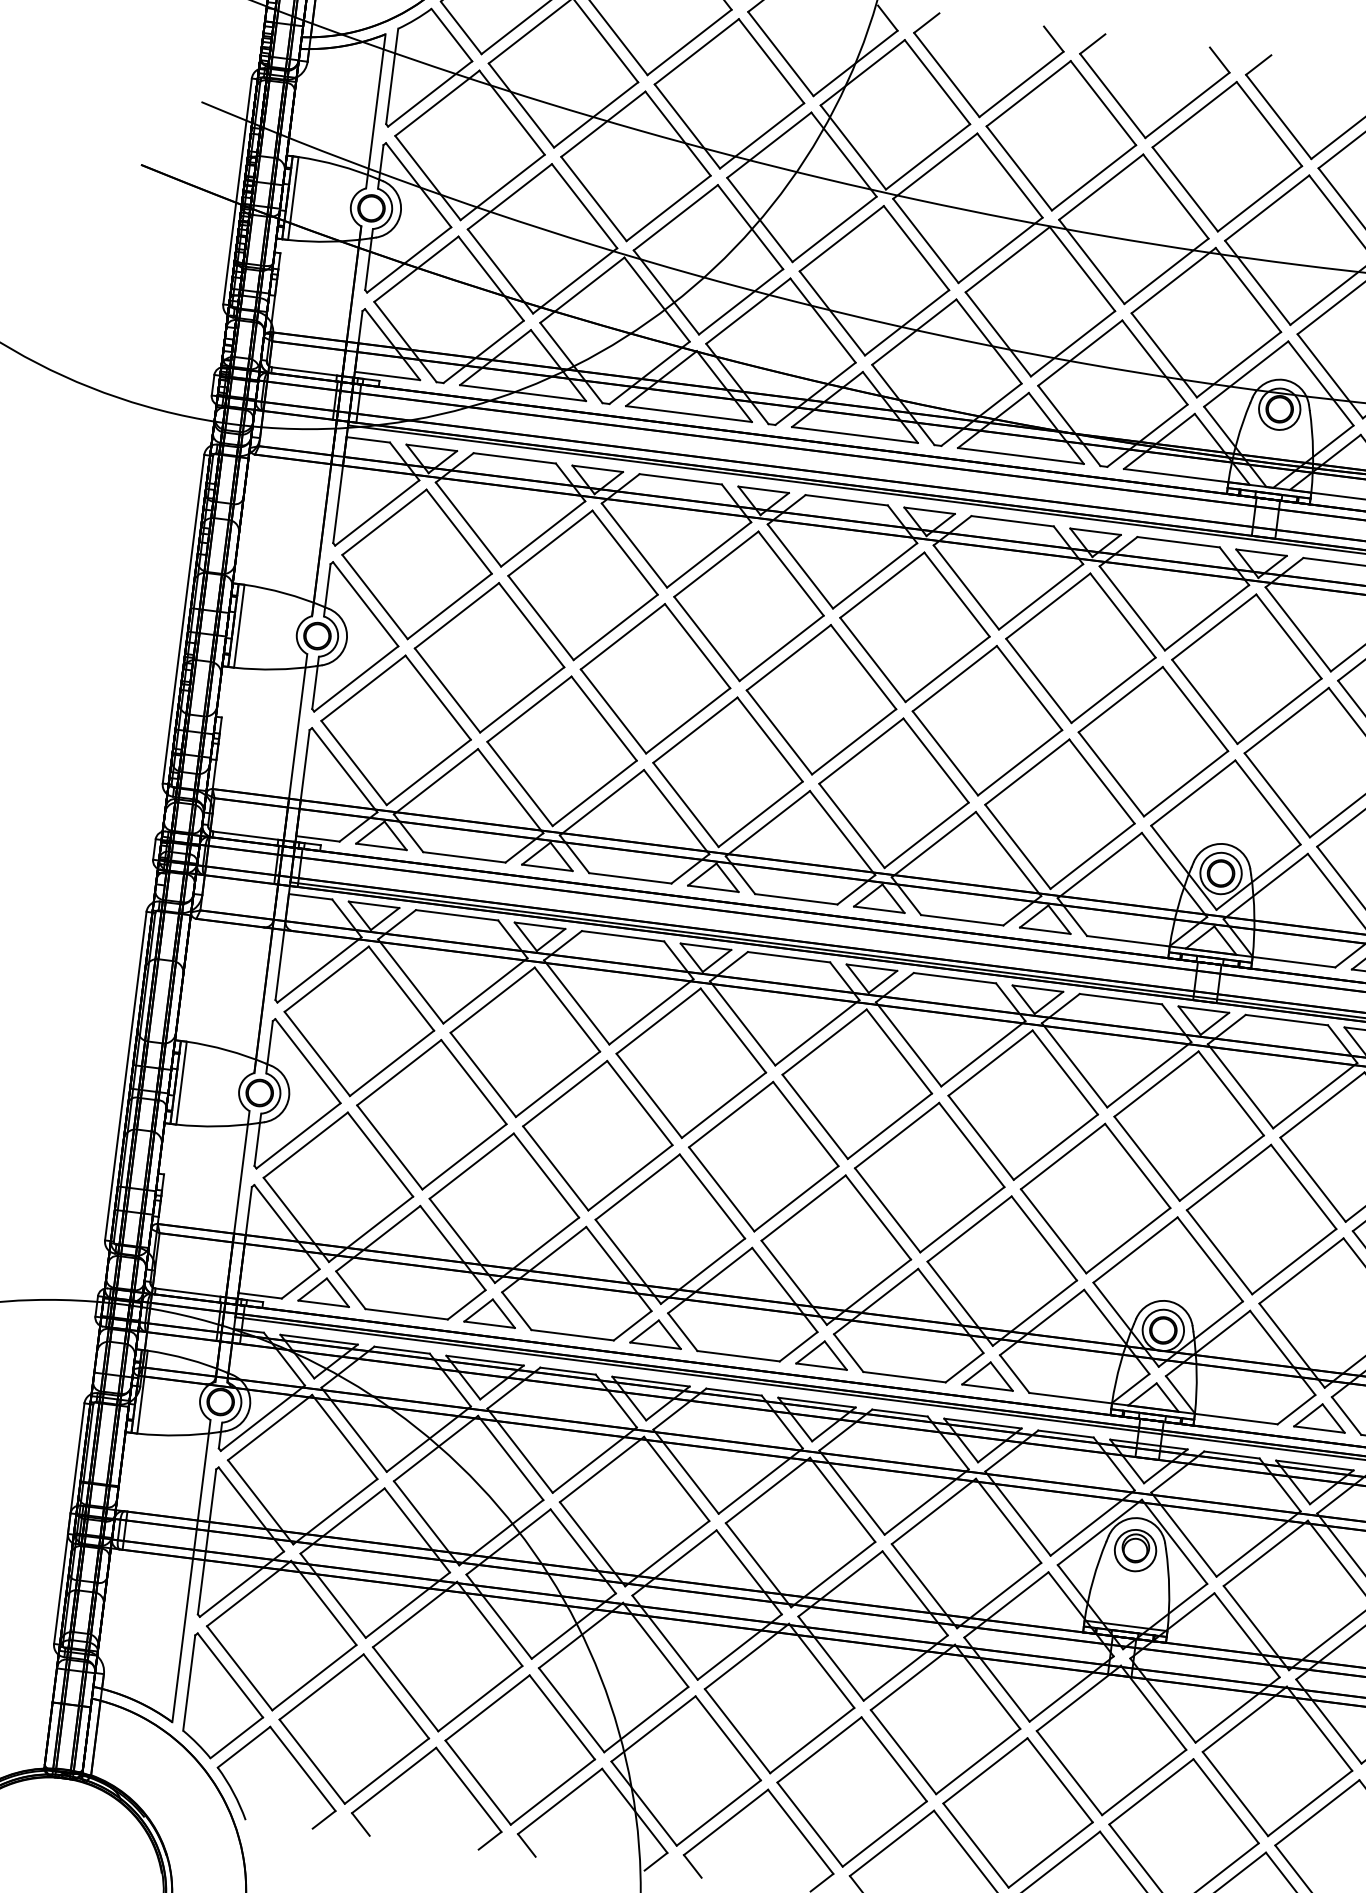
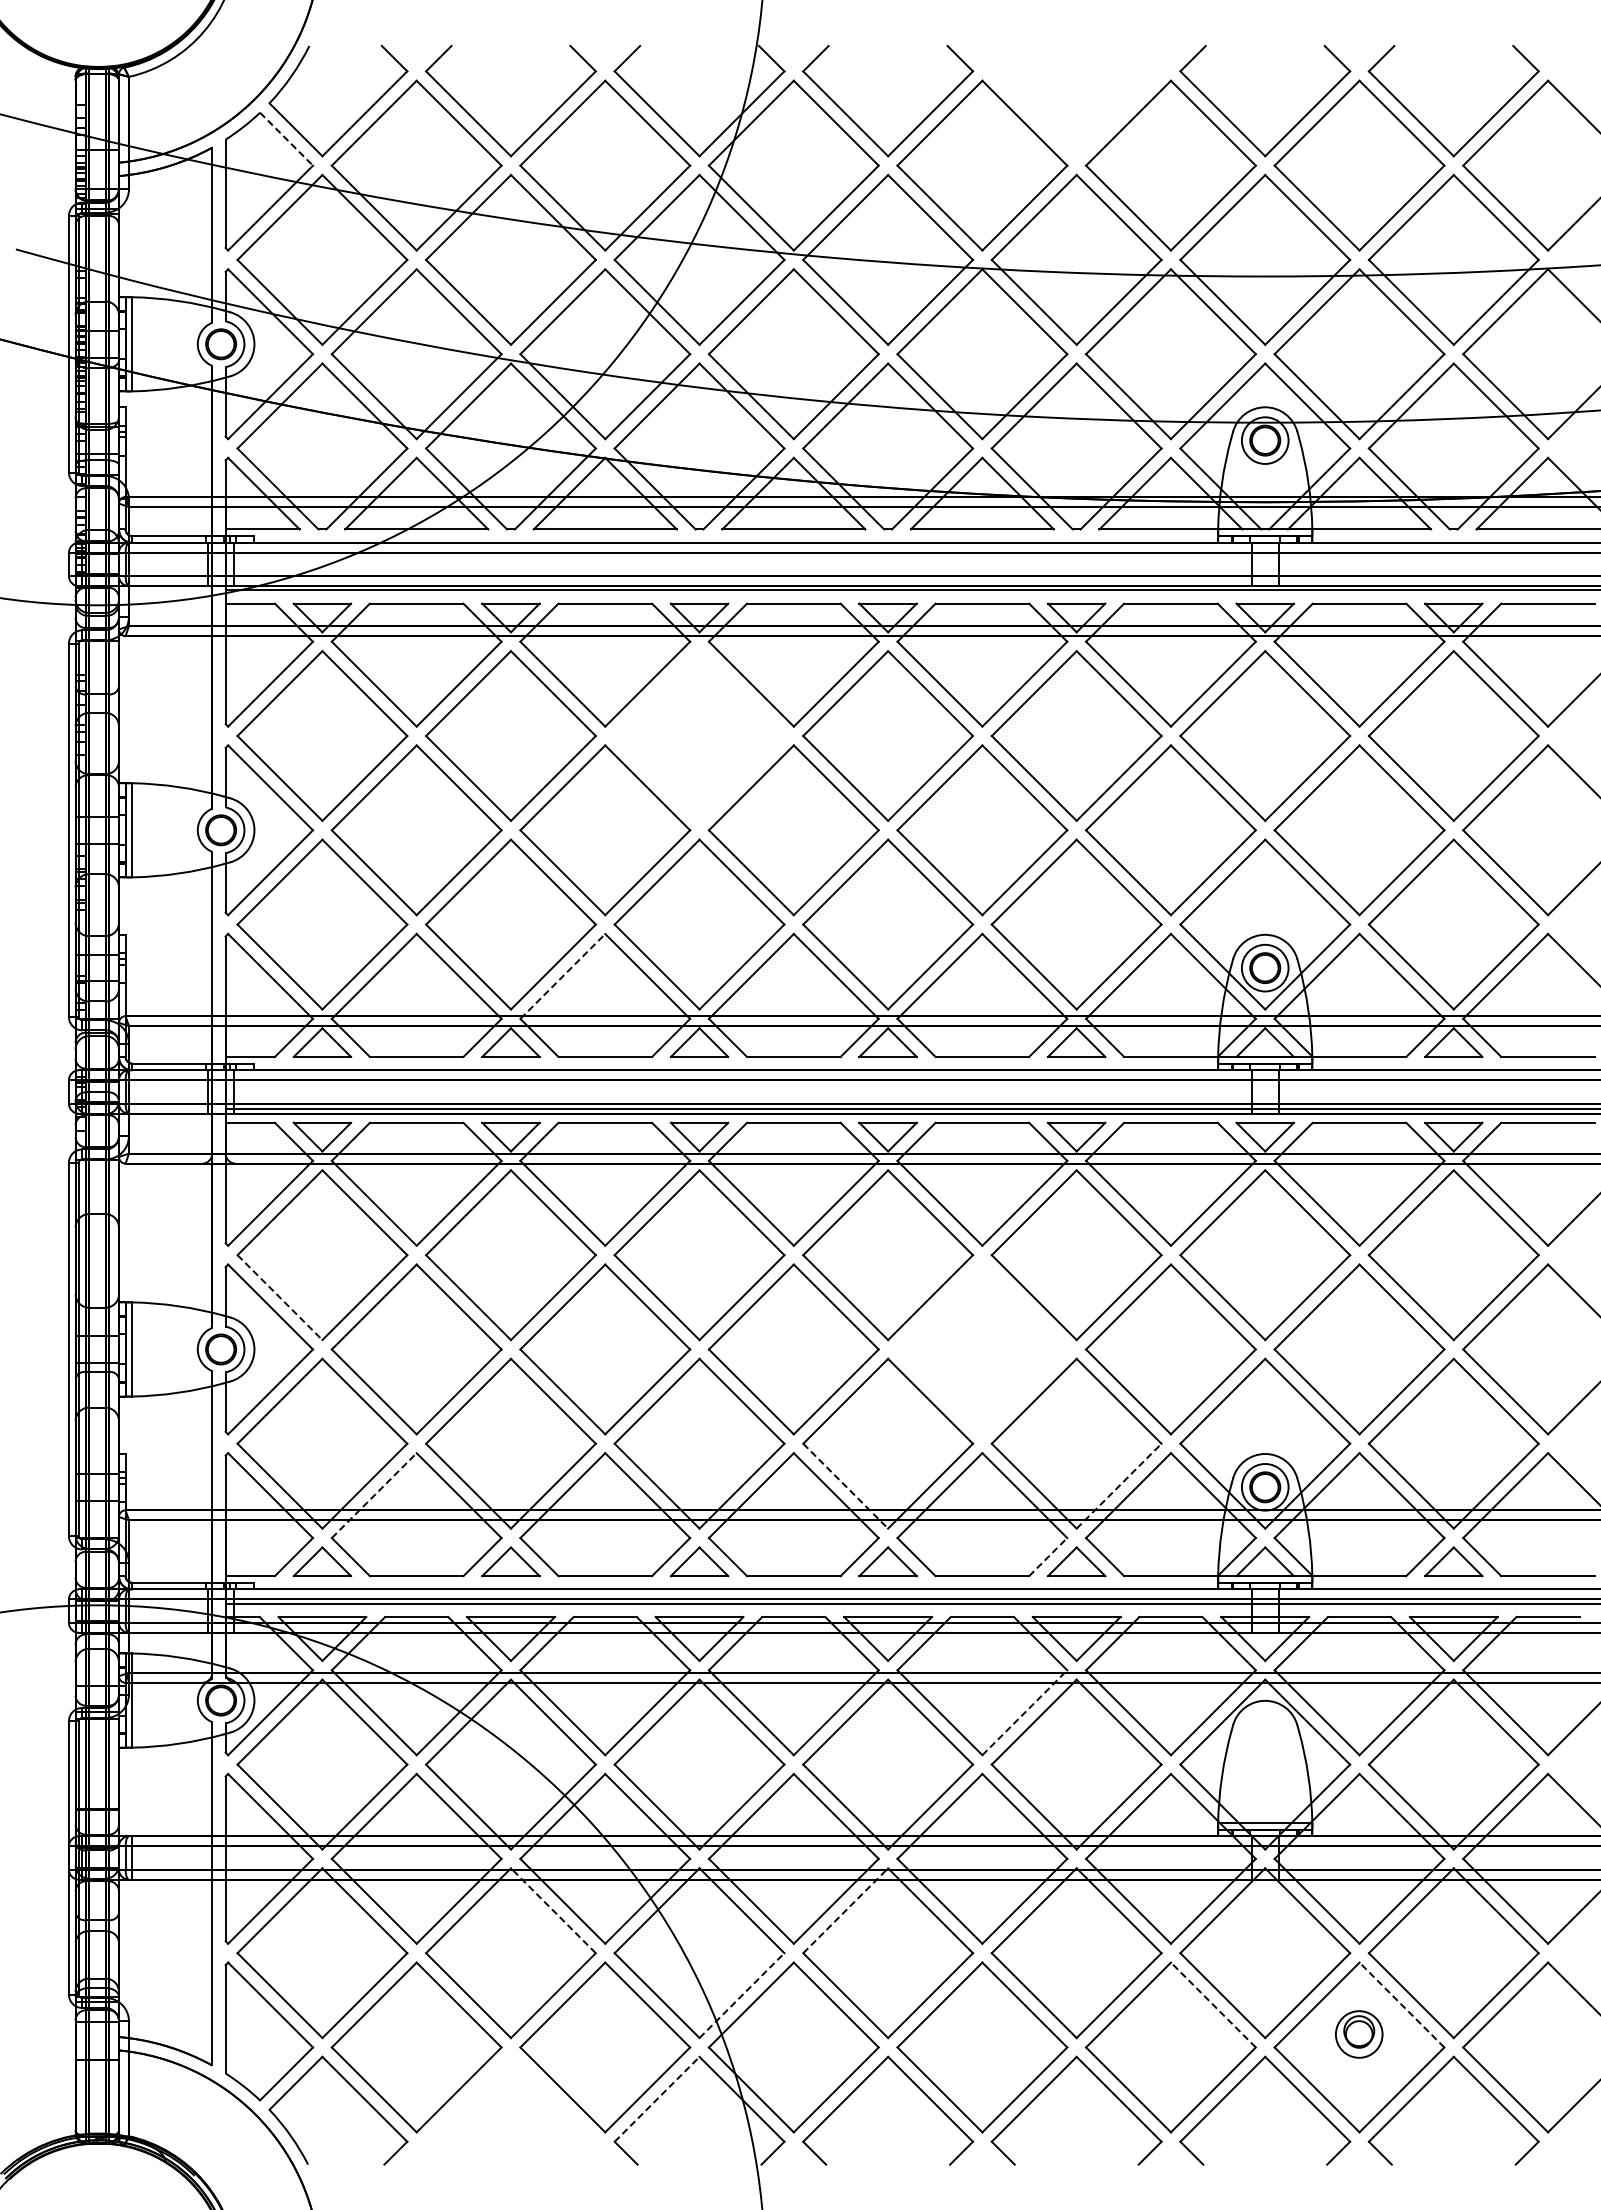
line: (451, 35) -> (286, 139), solid -> dashed
part: (1124, 109) -> (1049, 127), removed
part: (749, 605) -> (699, 735), removed
line: (601, 802) -> (562, 976), solid -> dashed
line: (317, 1053) -> (280, 1297), solid -> dashed
part: (929, 1177) -> (982, 1349), removed
line: (378, 1238) -> (374, 1495), solid -> dashed
line: (794, 1283) -> (846, 1486), solid -> dashed
line: (1035, 1312) -> (1119, 1485), solid -> dashed
line: (964, 1368) -> (1048, 1557), solid -> dashed
line: (927, 1501) -> (1025, 1712), solid -> dashed
part: (1135, 1550) -> (1359, 2034), moved
line: (489, 1623) -> (553, 1910), solid -> dashed
line: (747, 1656) -> (846, 1910), solid -> dashed
line: (645, 1719) -> (741, 1995), solid -> dashed
part: (409, 1769) -> (484, 2084), removed
line: (1060, 1780) -> (1213, 2005), solid -> dashed
line: (560, 1800) -> (657, 2098), solid -> dashed
line: (1225, 1801) -> (1401, 2005), solid -> dashed

